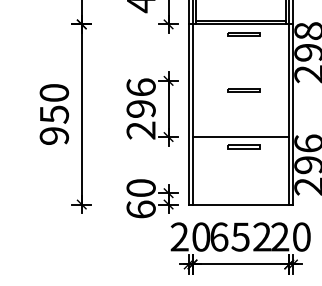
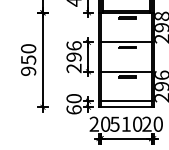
line: (241, 80) -> (126, 42), added
line: (241, 193) -> (126, 101), added
text: (241, 235) -> (126, 123), 652 -> 510

